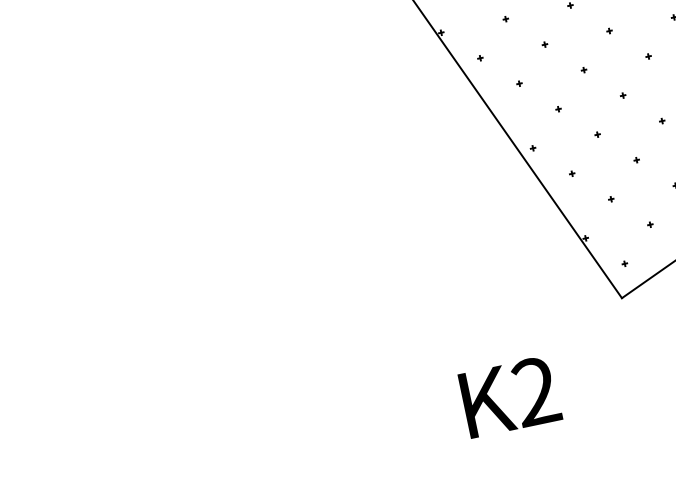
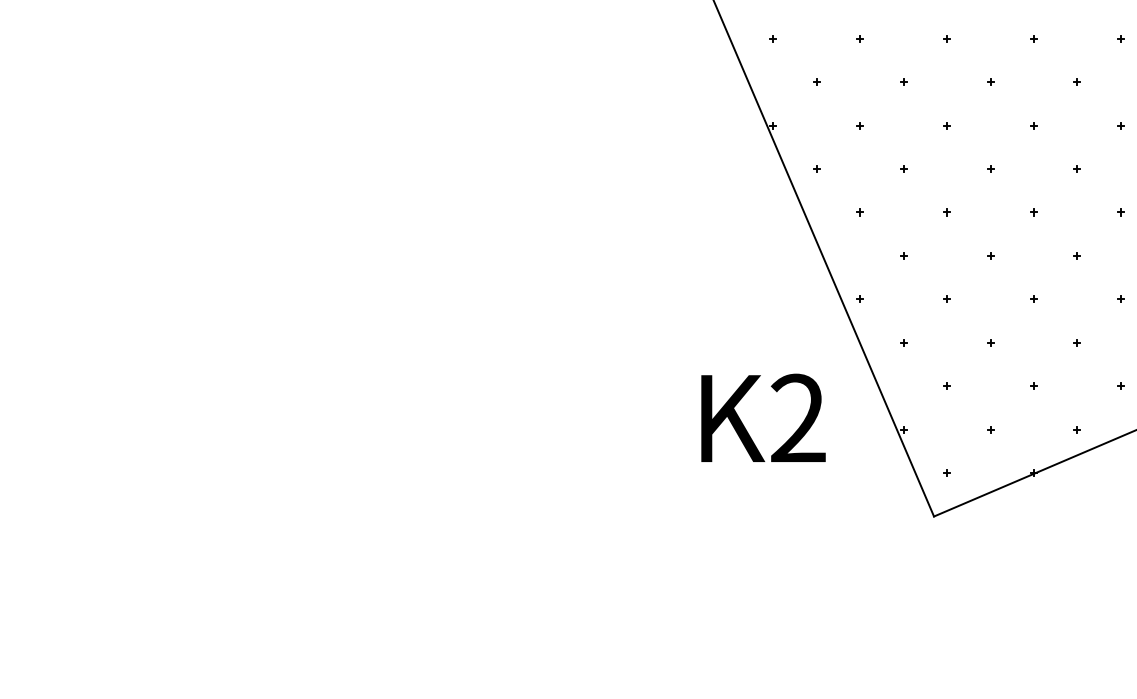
text: (510, 396) -> (763, 417), moved

